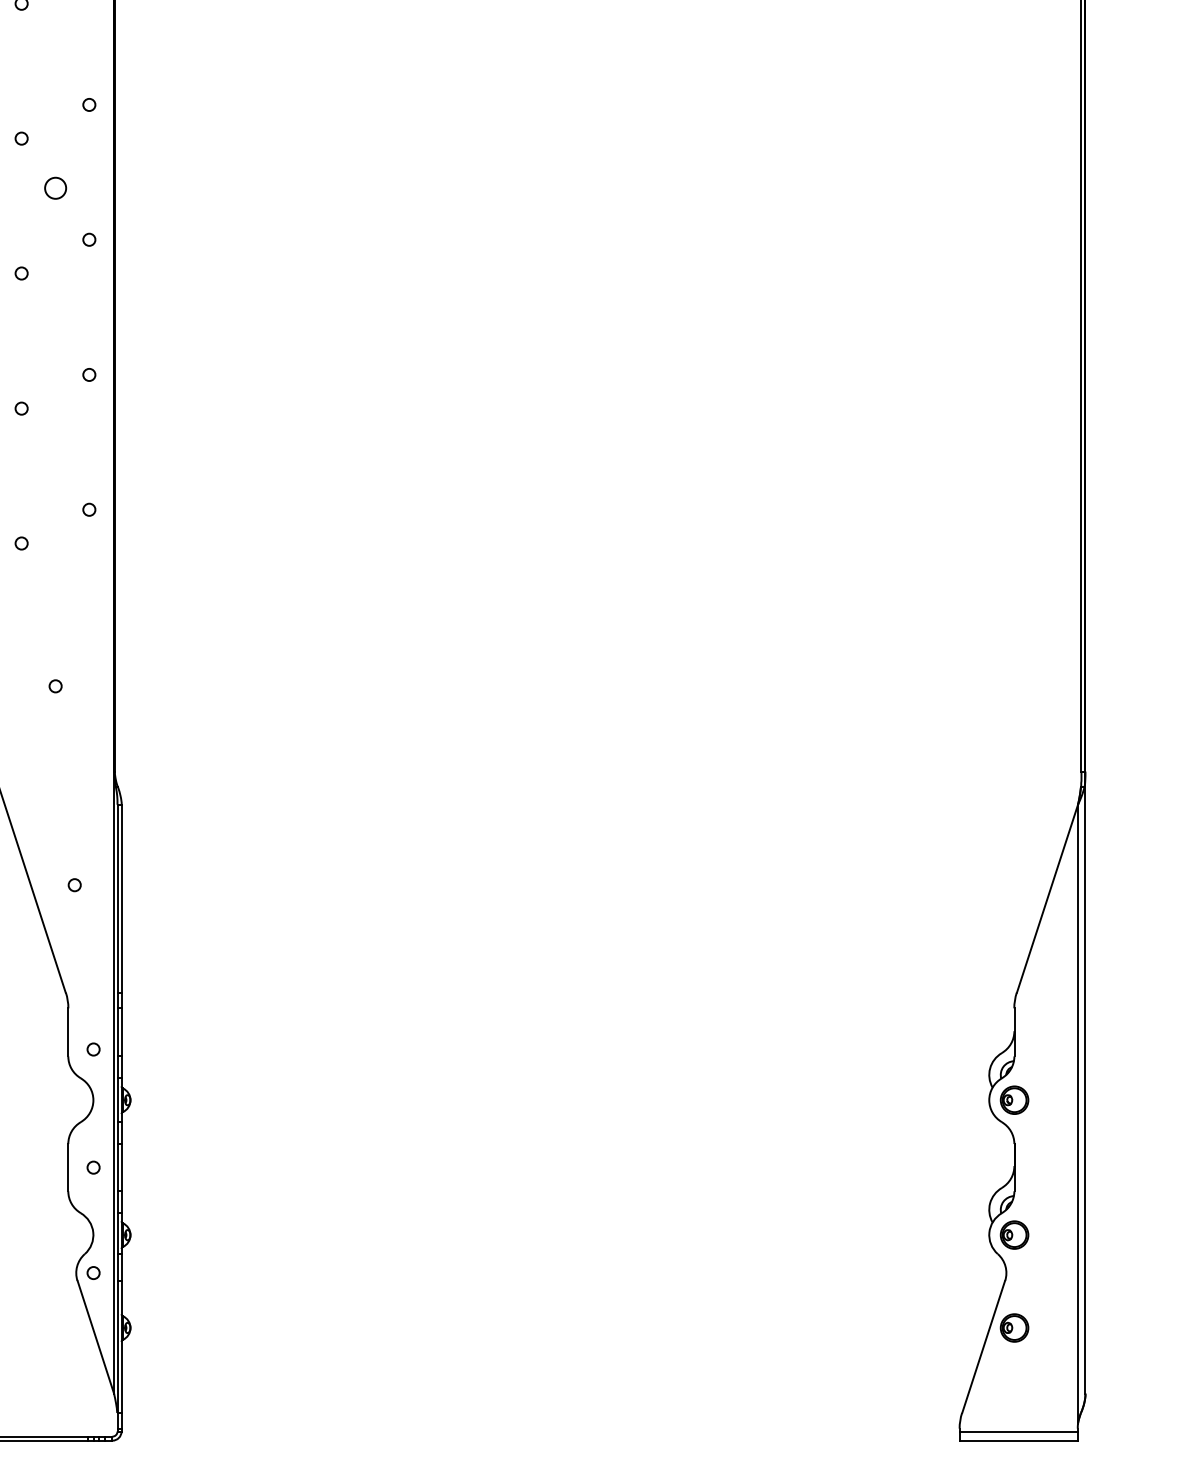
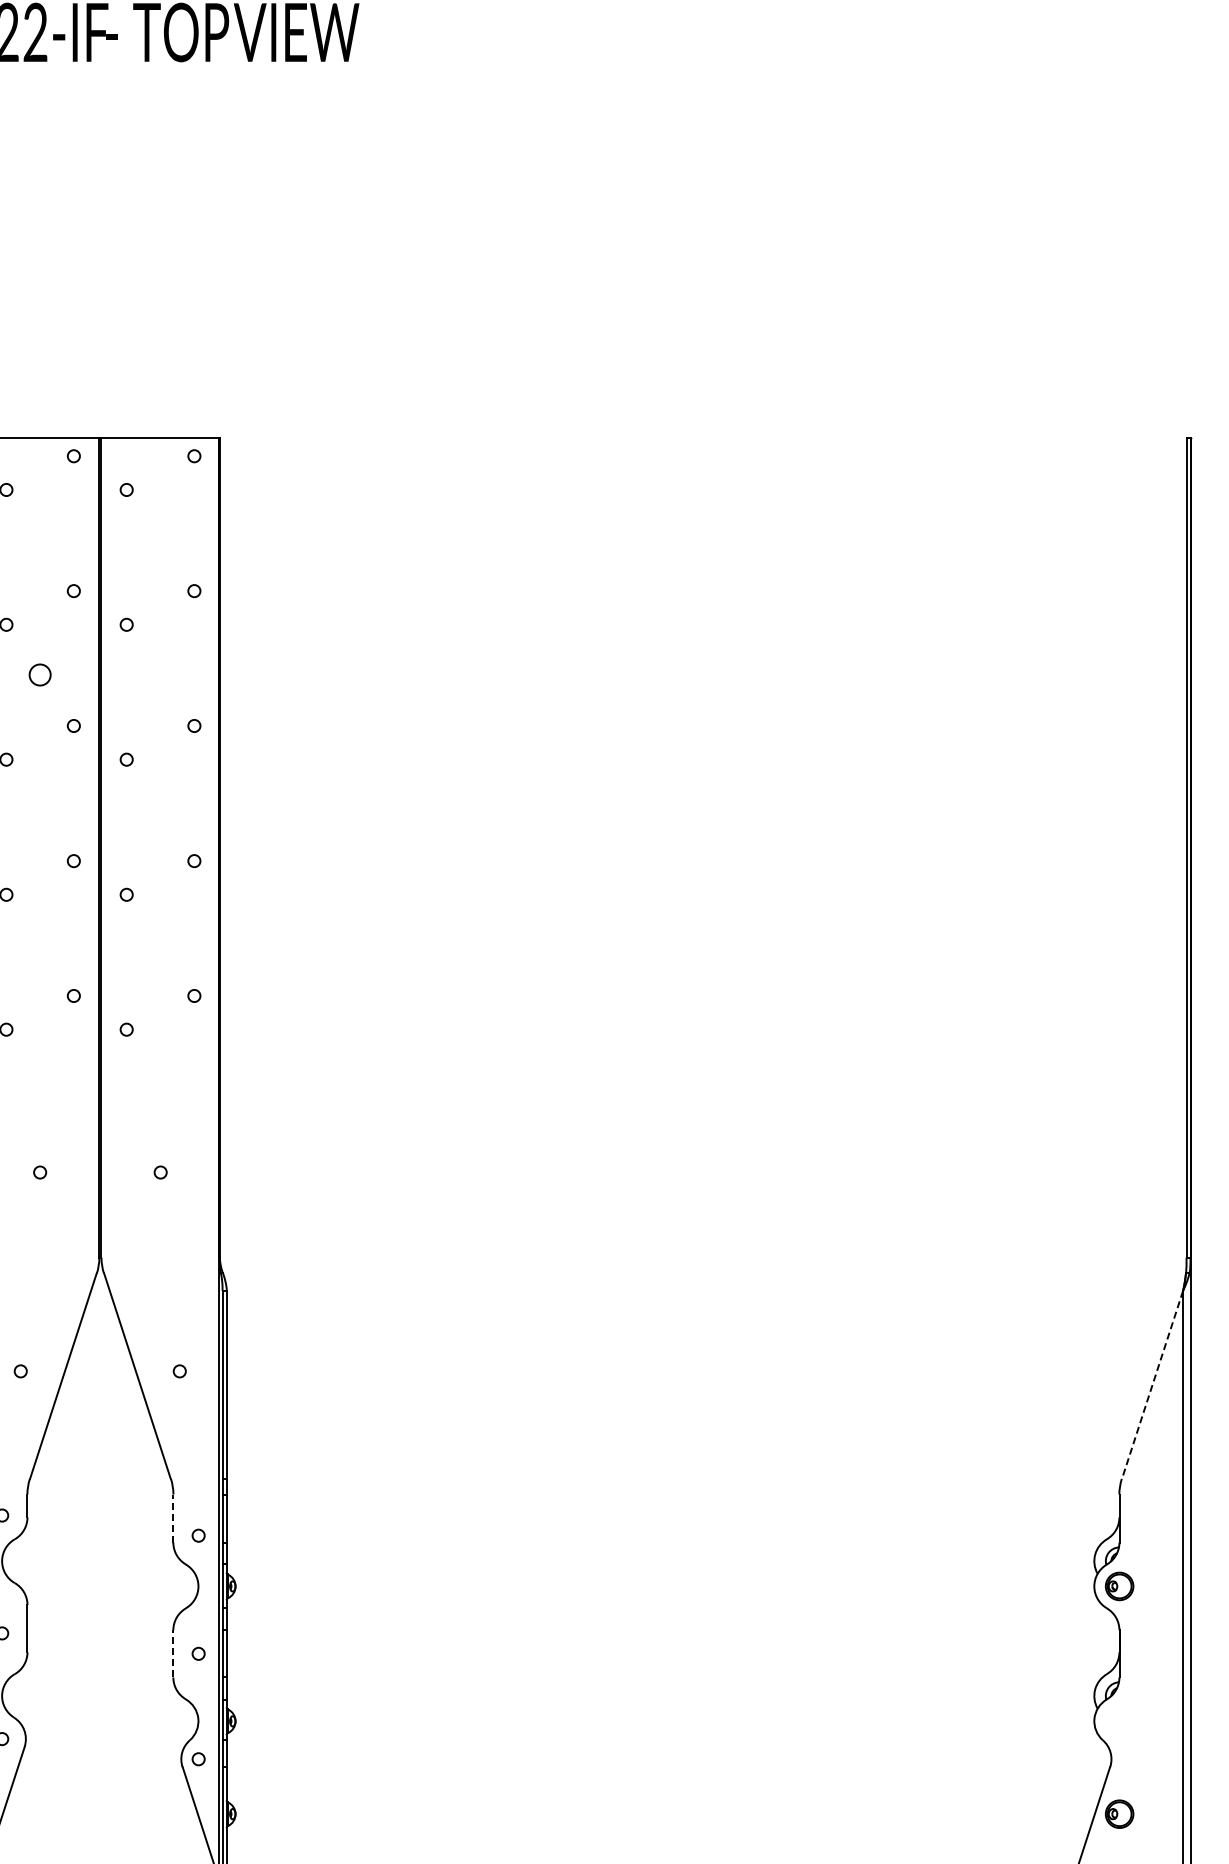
circle: (55, 188) -> (160, 674), removed
line: (1047, 898) -> (1152, 1384), solid -> dashed
line: (68, 1032) -> (173, 1518), solid -> dashed
line: (68, 1167) -> (173, 1653), solid -> dashed
part: (1014, 1234) -> (1119, 1720), removed

